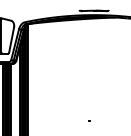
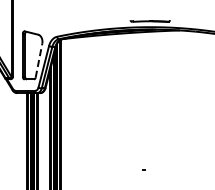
line: (12, 39) -> (39, 60), solid -> dashed

